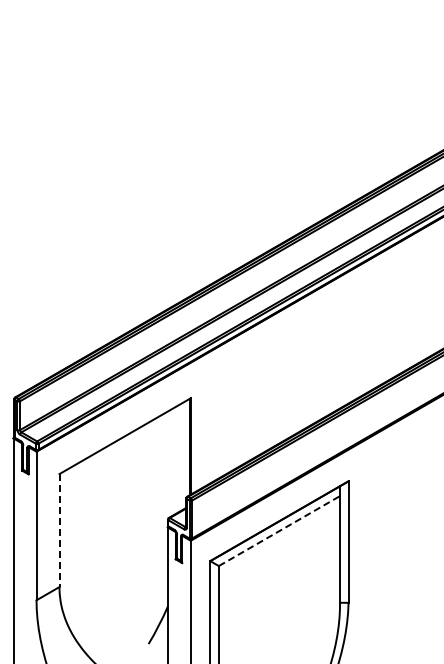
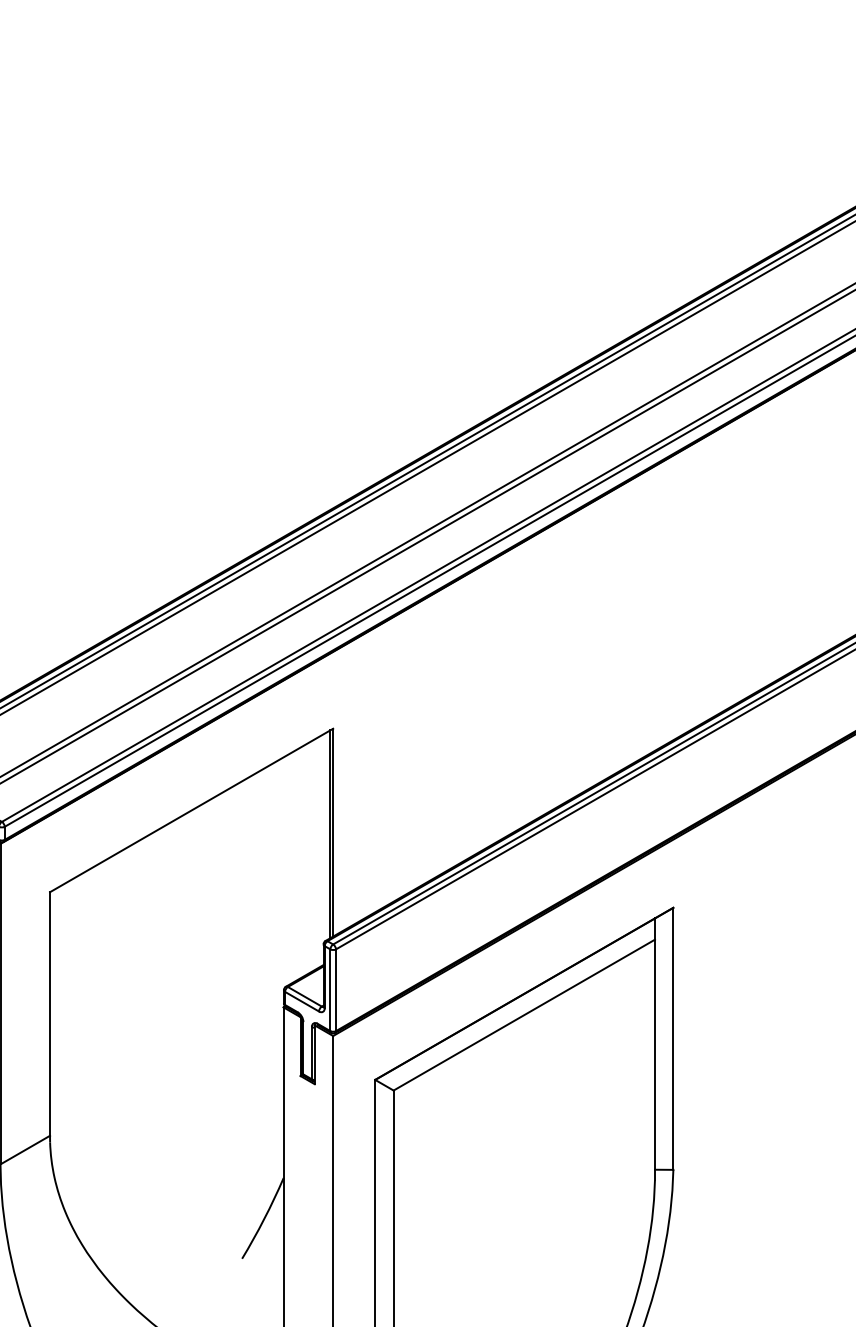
line: (59, 531) -> (50, 1016), dashed -> solid
line: (279, 531) -> (524, 1016), dashed -> solid

